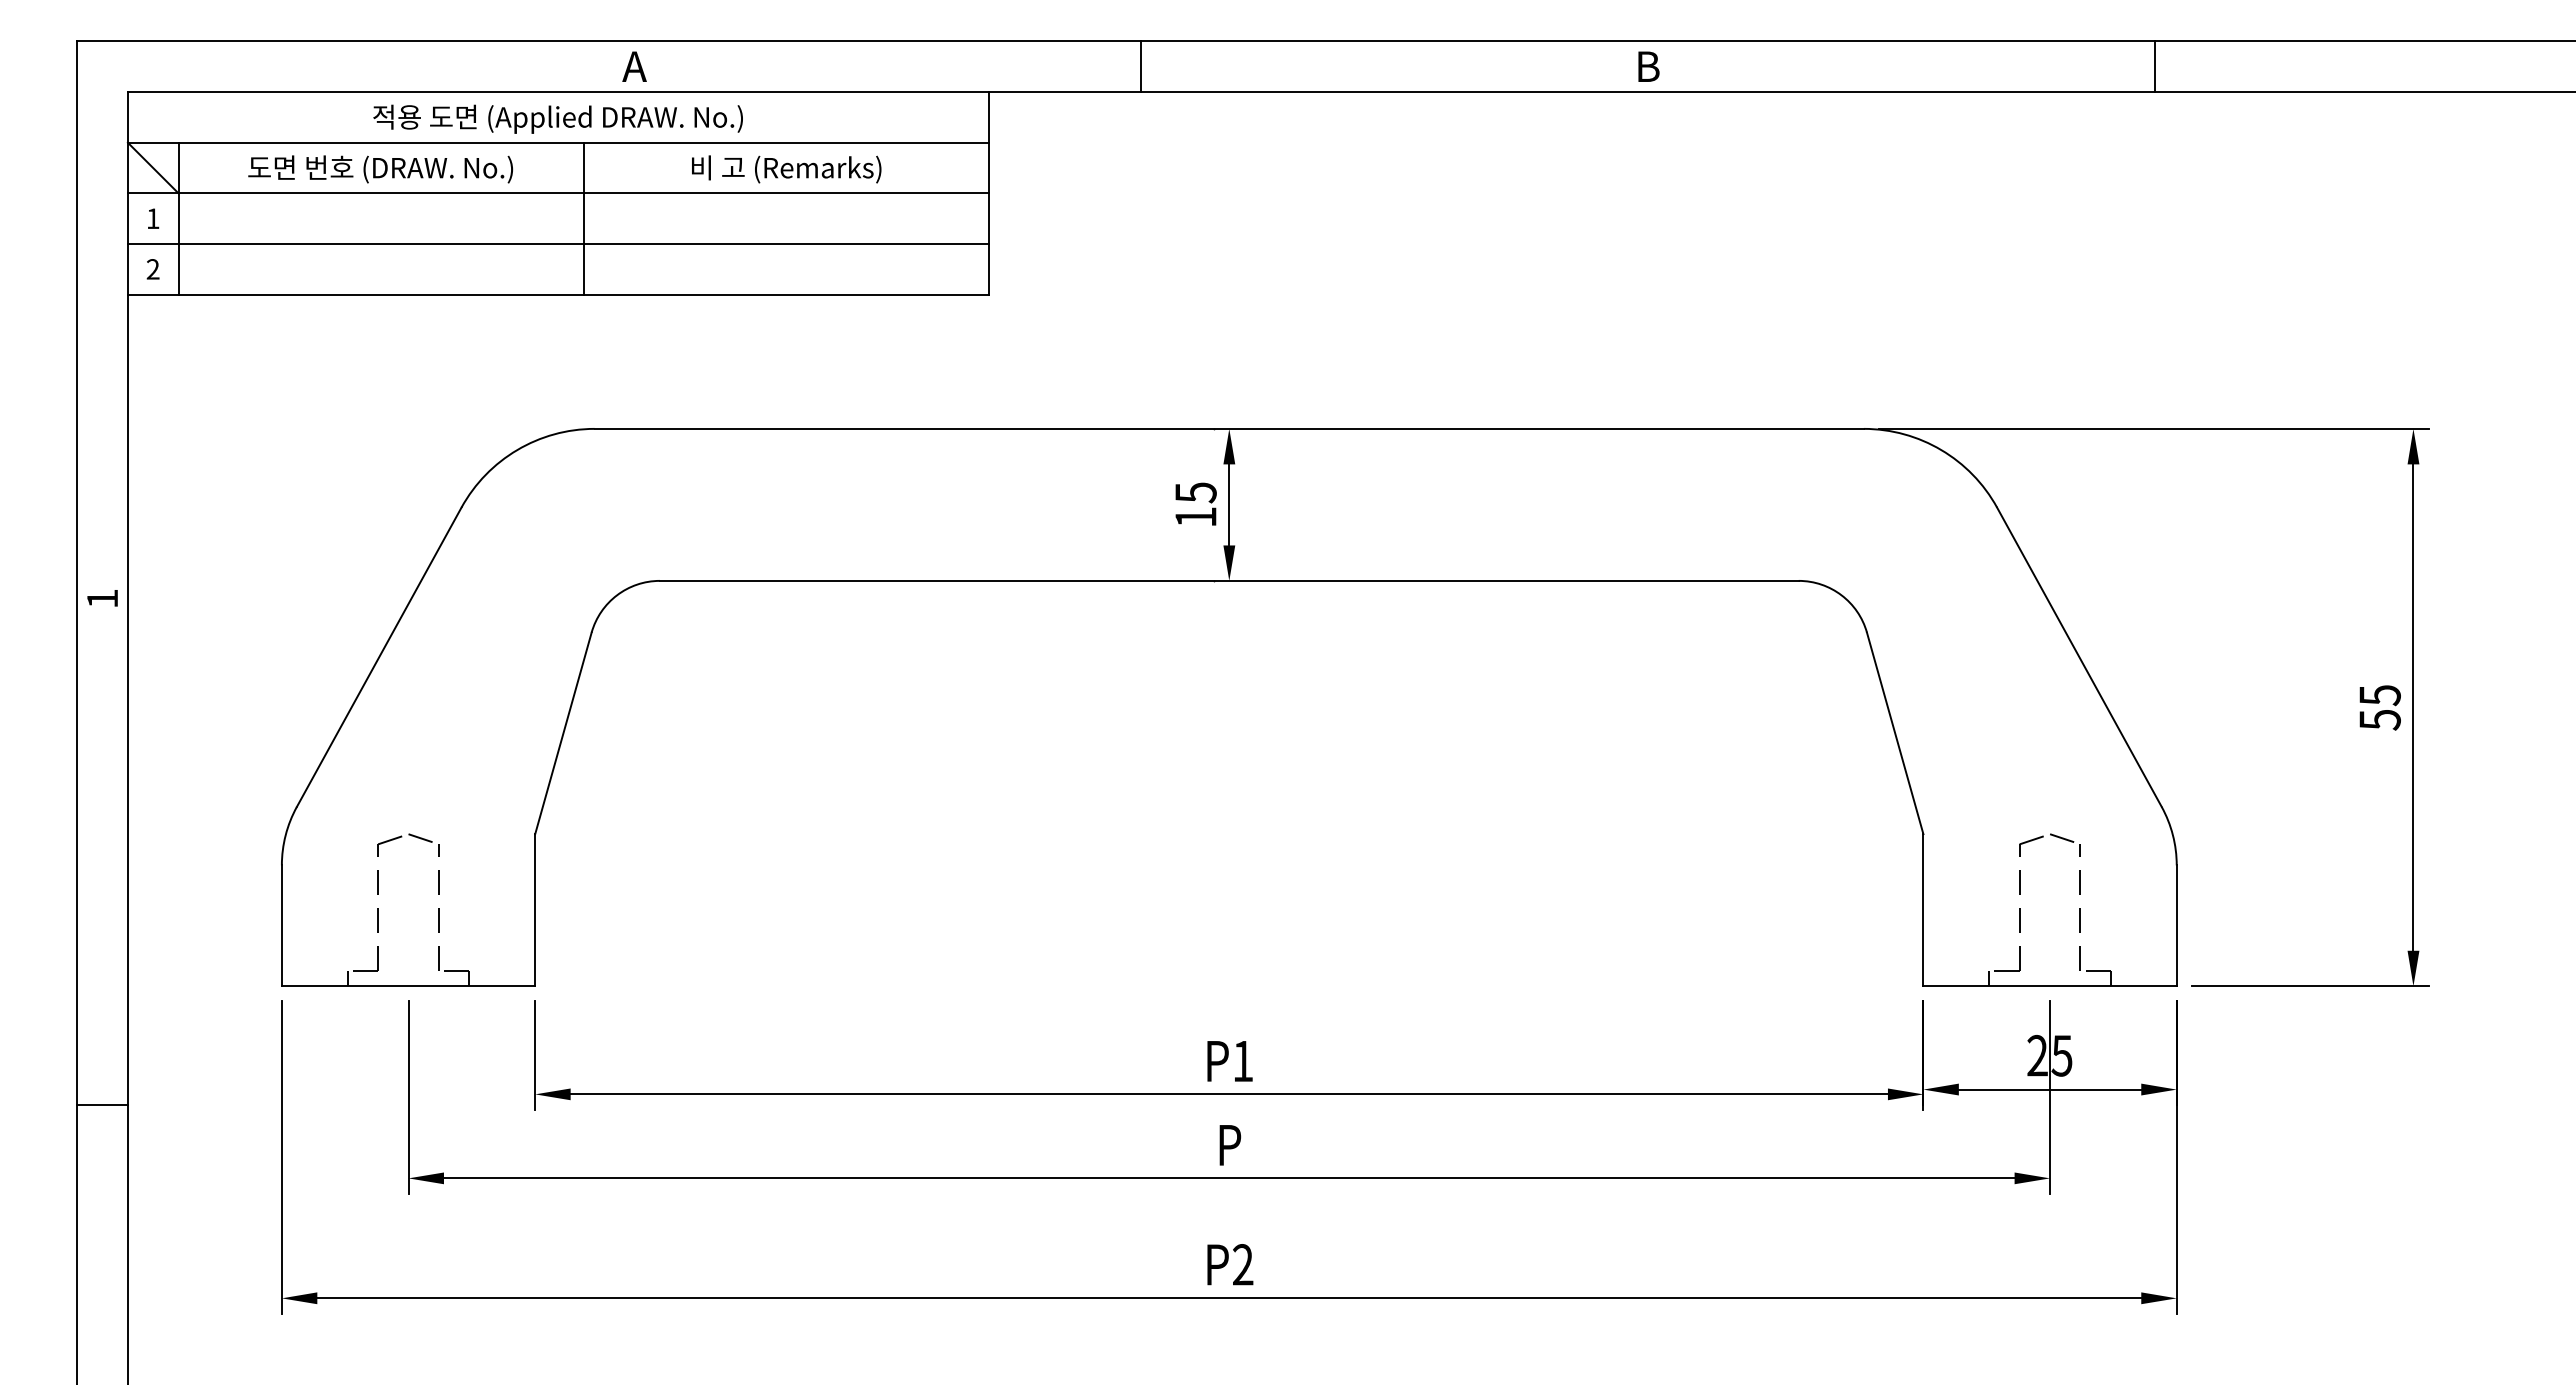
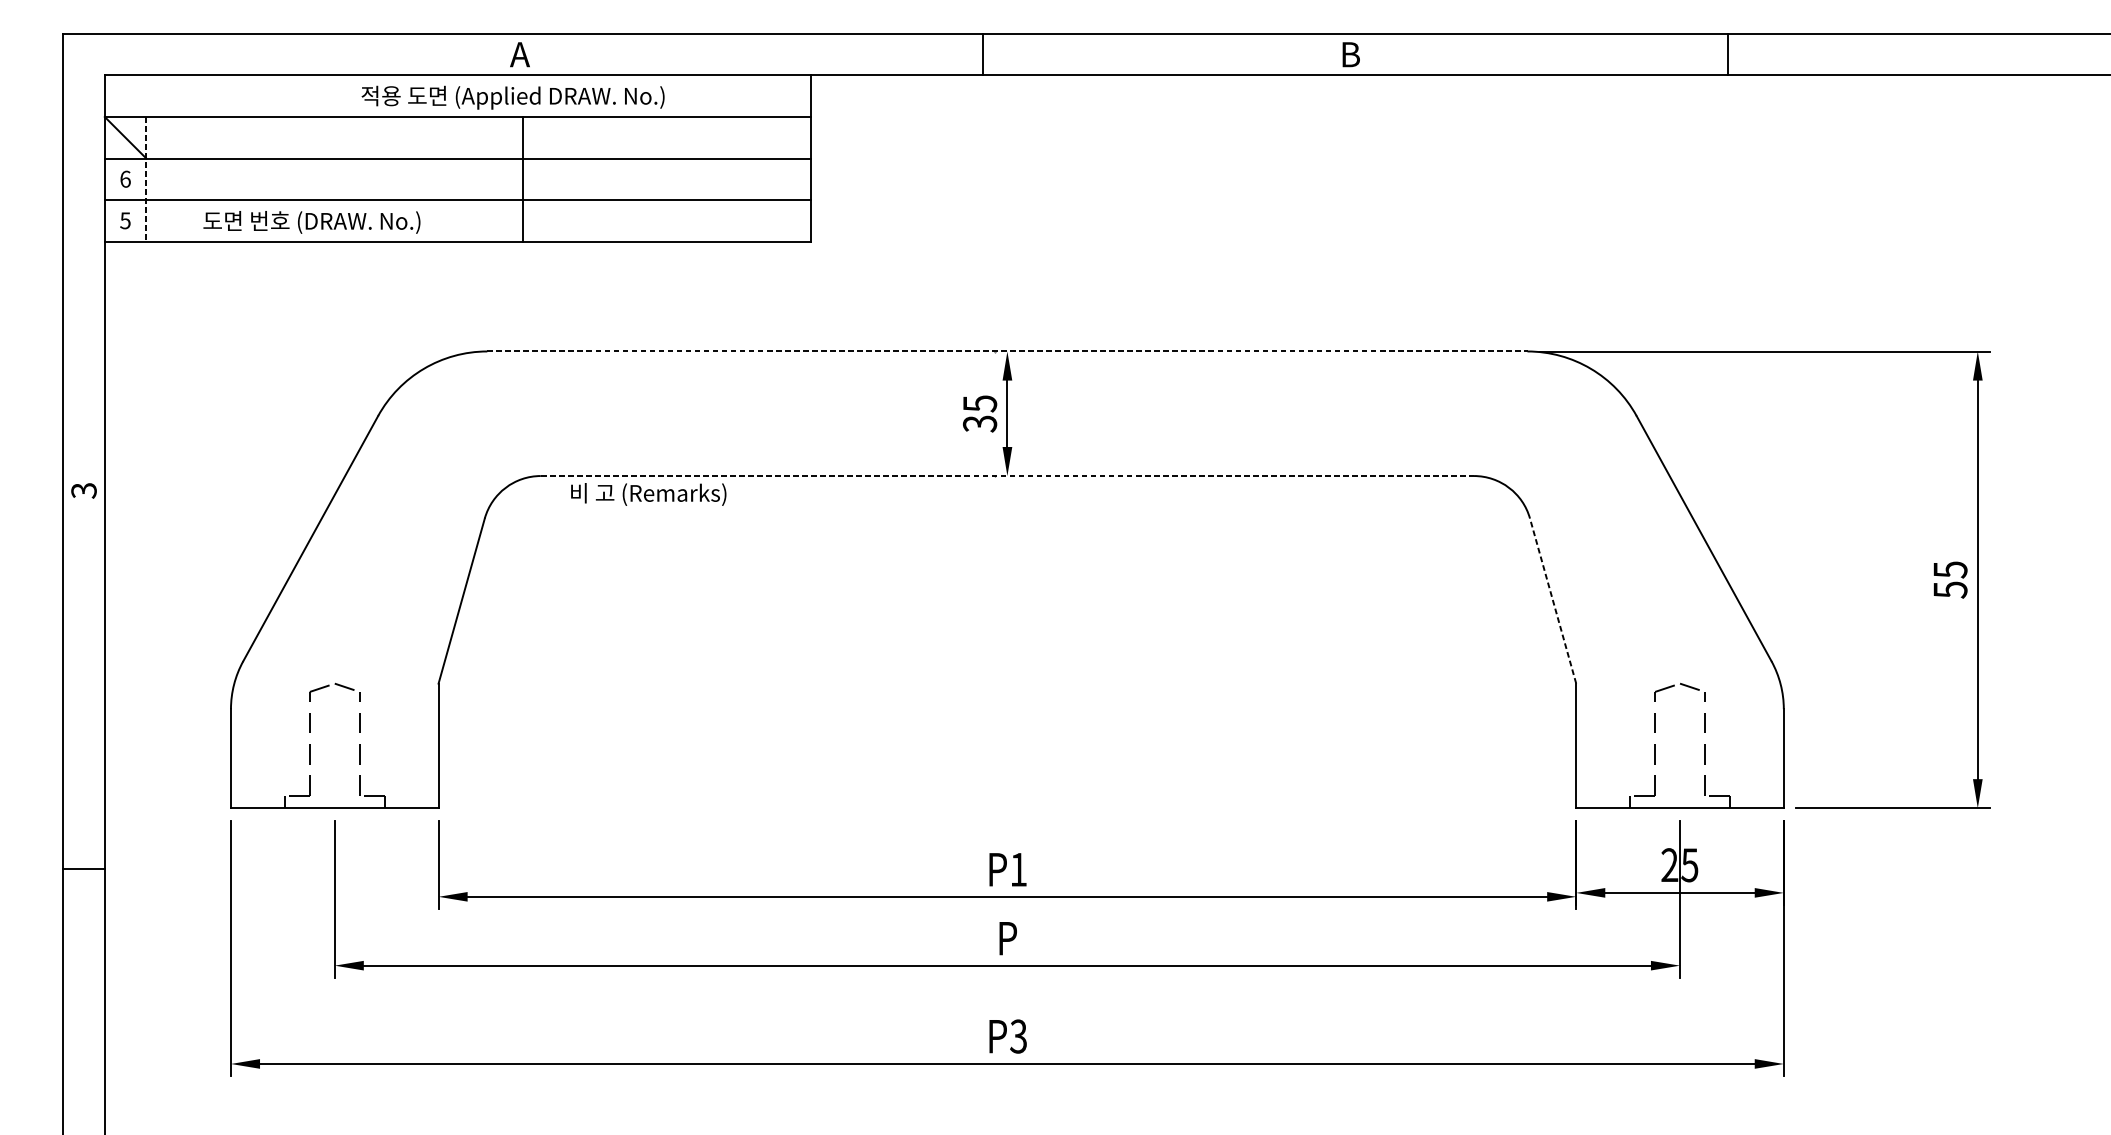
line: (1141, 66) -> (982, 54), moved
line: (2154, 66) -> (1727, 54), moved
text: (557, 118) -> (512, 97), moved
text: (380, 169) -> (311, 222), moved
text: (786, 169) -> (648, 494), moved
text: (153, 218) -> (125, 179), 1 -> 6
line: (178, 218) -> (146, 179), solid -> dashed
line: (583, 218) -> (522, 179), moved
text: (152, 269) -> (124, 220), 2 -> 5
line: (1229, 428) -> (1007, 351), solid -> dashed
text: (1195, 517) -> (979, 424), 15 -> 35
line: (1229, 580) -> (1007, 475), solid -> dashed
text: (102, 598) -> (83, 490), 1 -> 3
line: (1895, 733) -> (1553, 601), solid -> dashed
line: (102, 1105) -> (83, 869), moved
text: (1242, 1264) -> (1018, 1036), P2 -> P3

